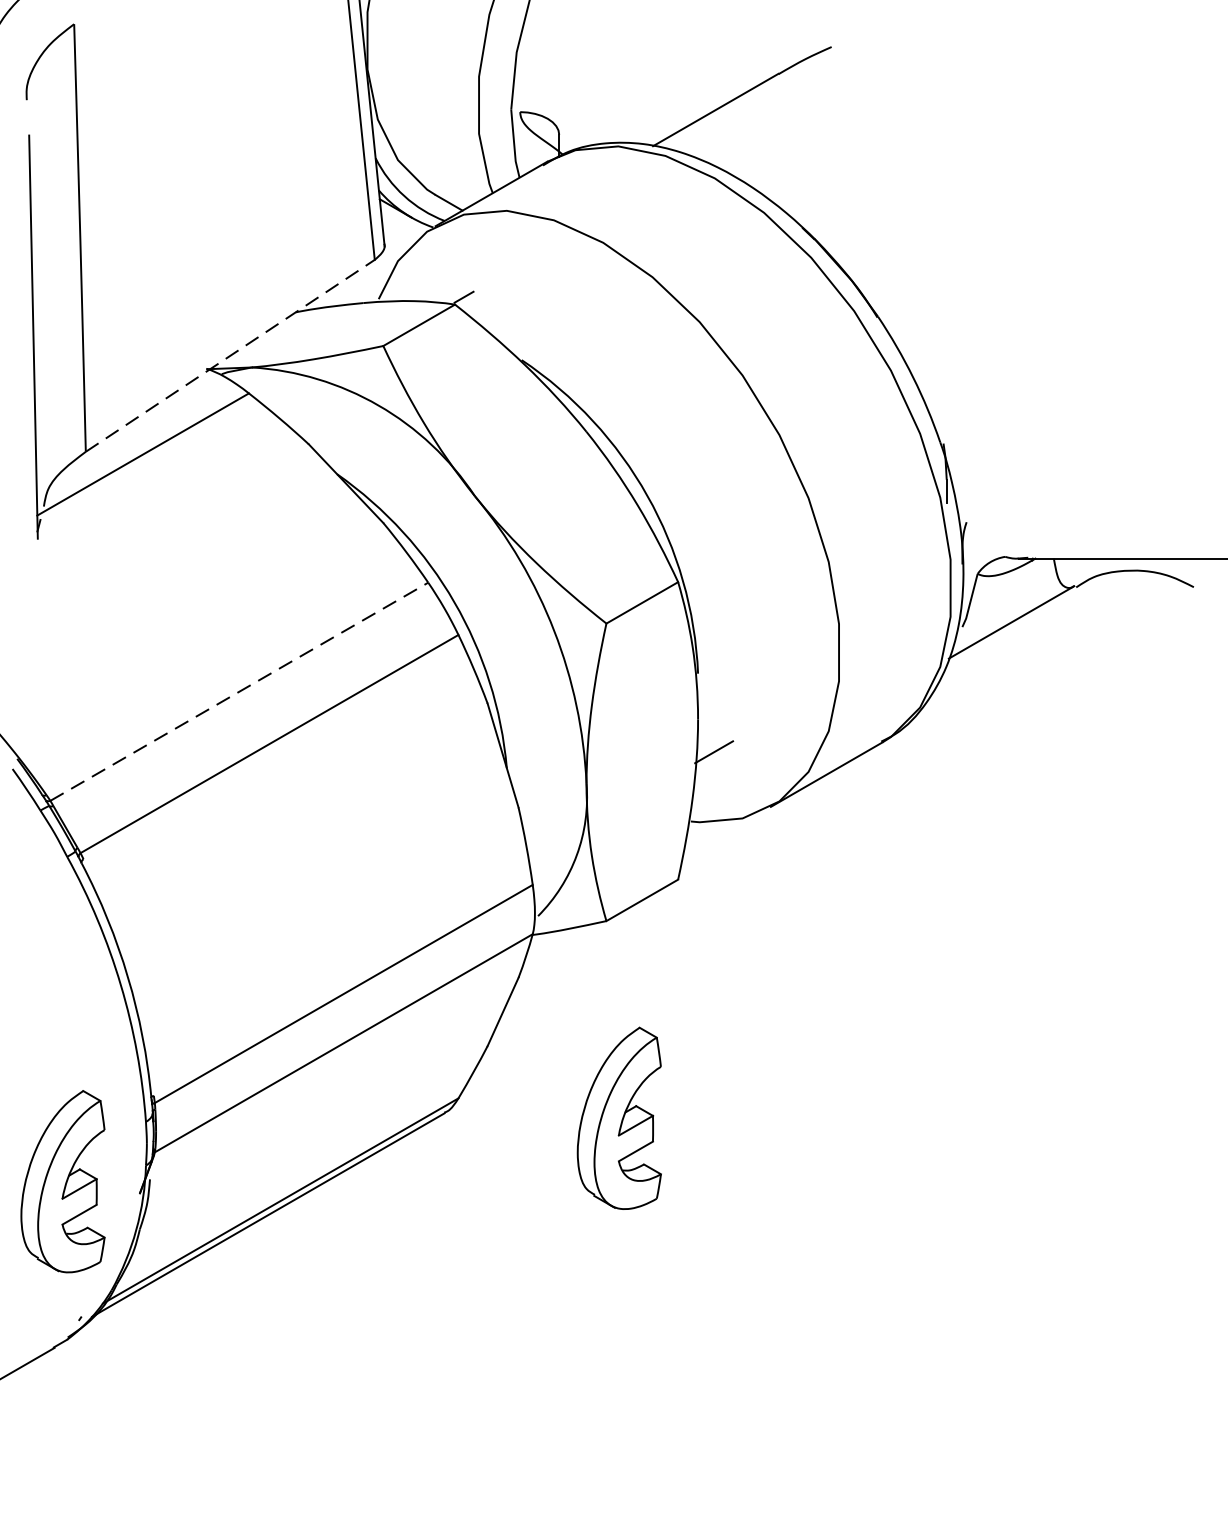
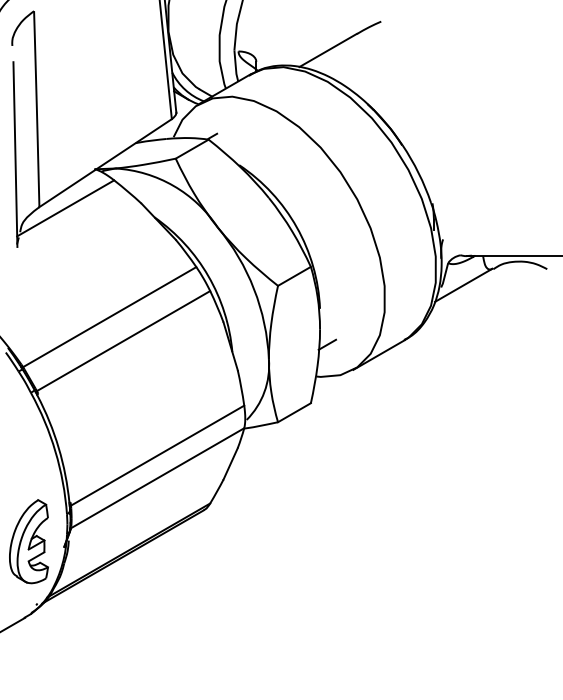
line: (232, 354) -> (106, 162), dashed -> solid
line: (238, 692) -> (109, 317), dashed -> solid
part: (618, 1118) -> (283, 512), removed

